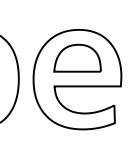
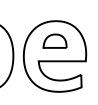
part: (76, 57) -> (54, 40), size x0.7

